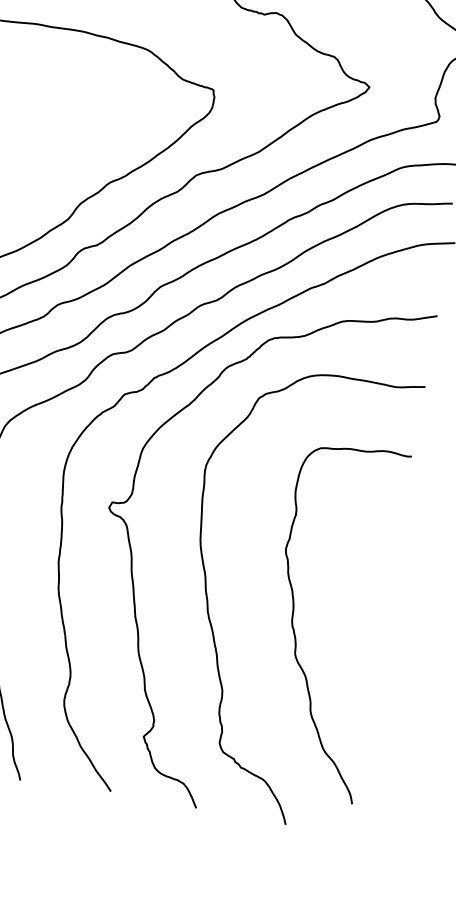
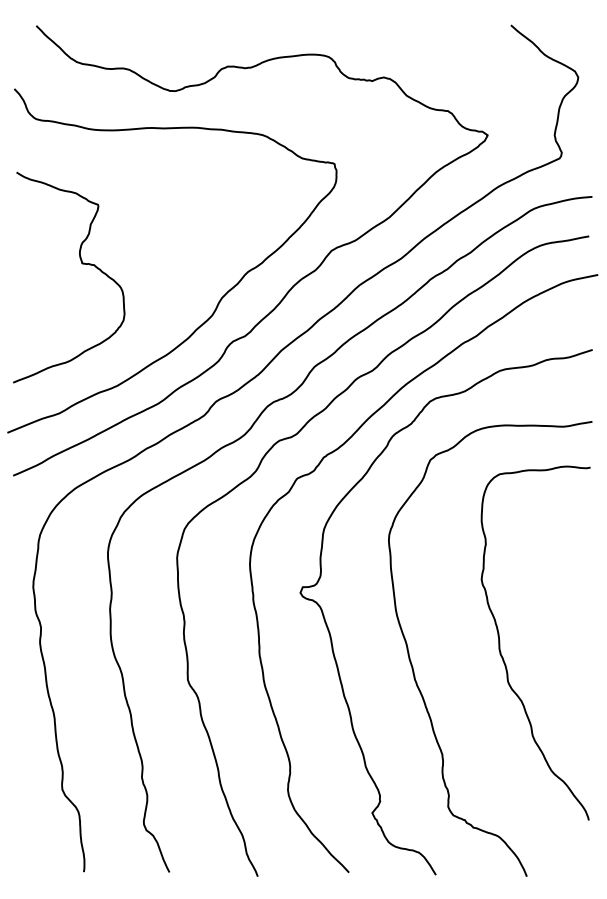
curve: (294, 614) -> (500, 642), moved

